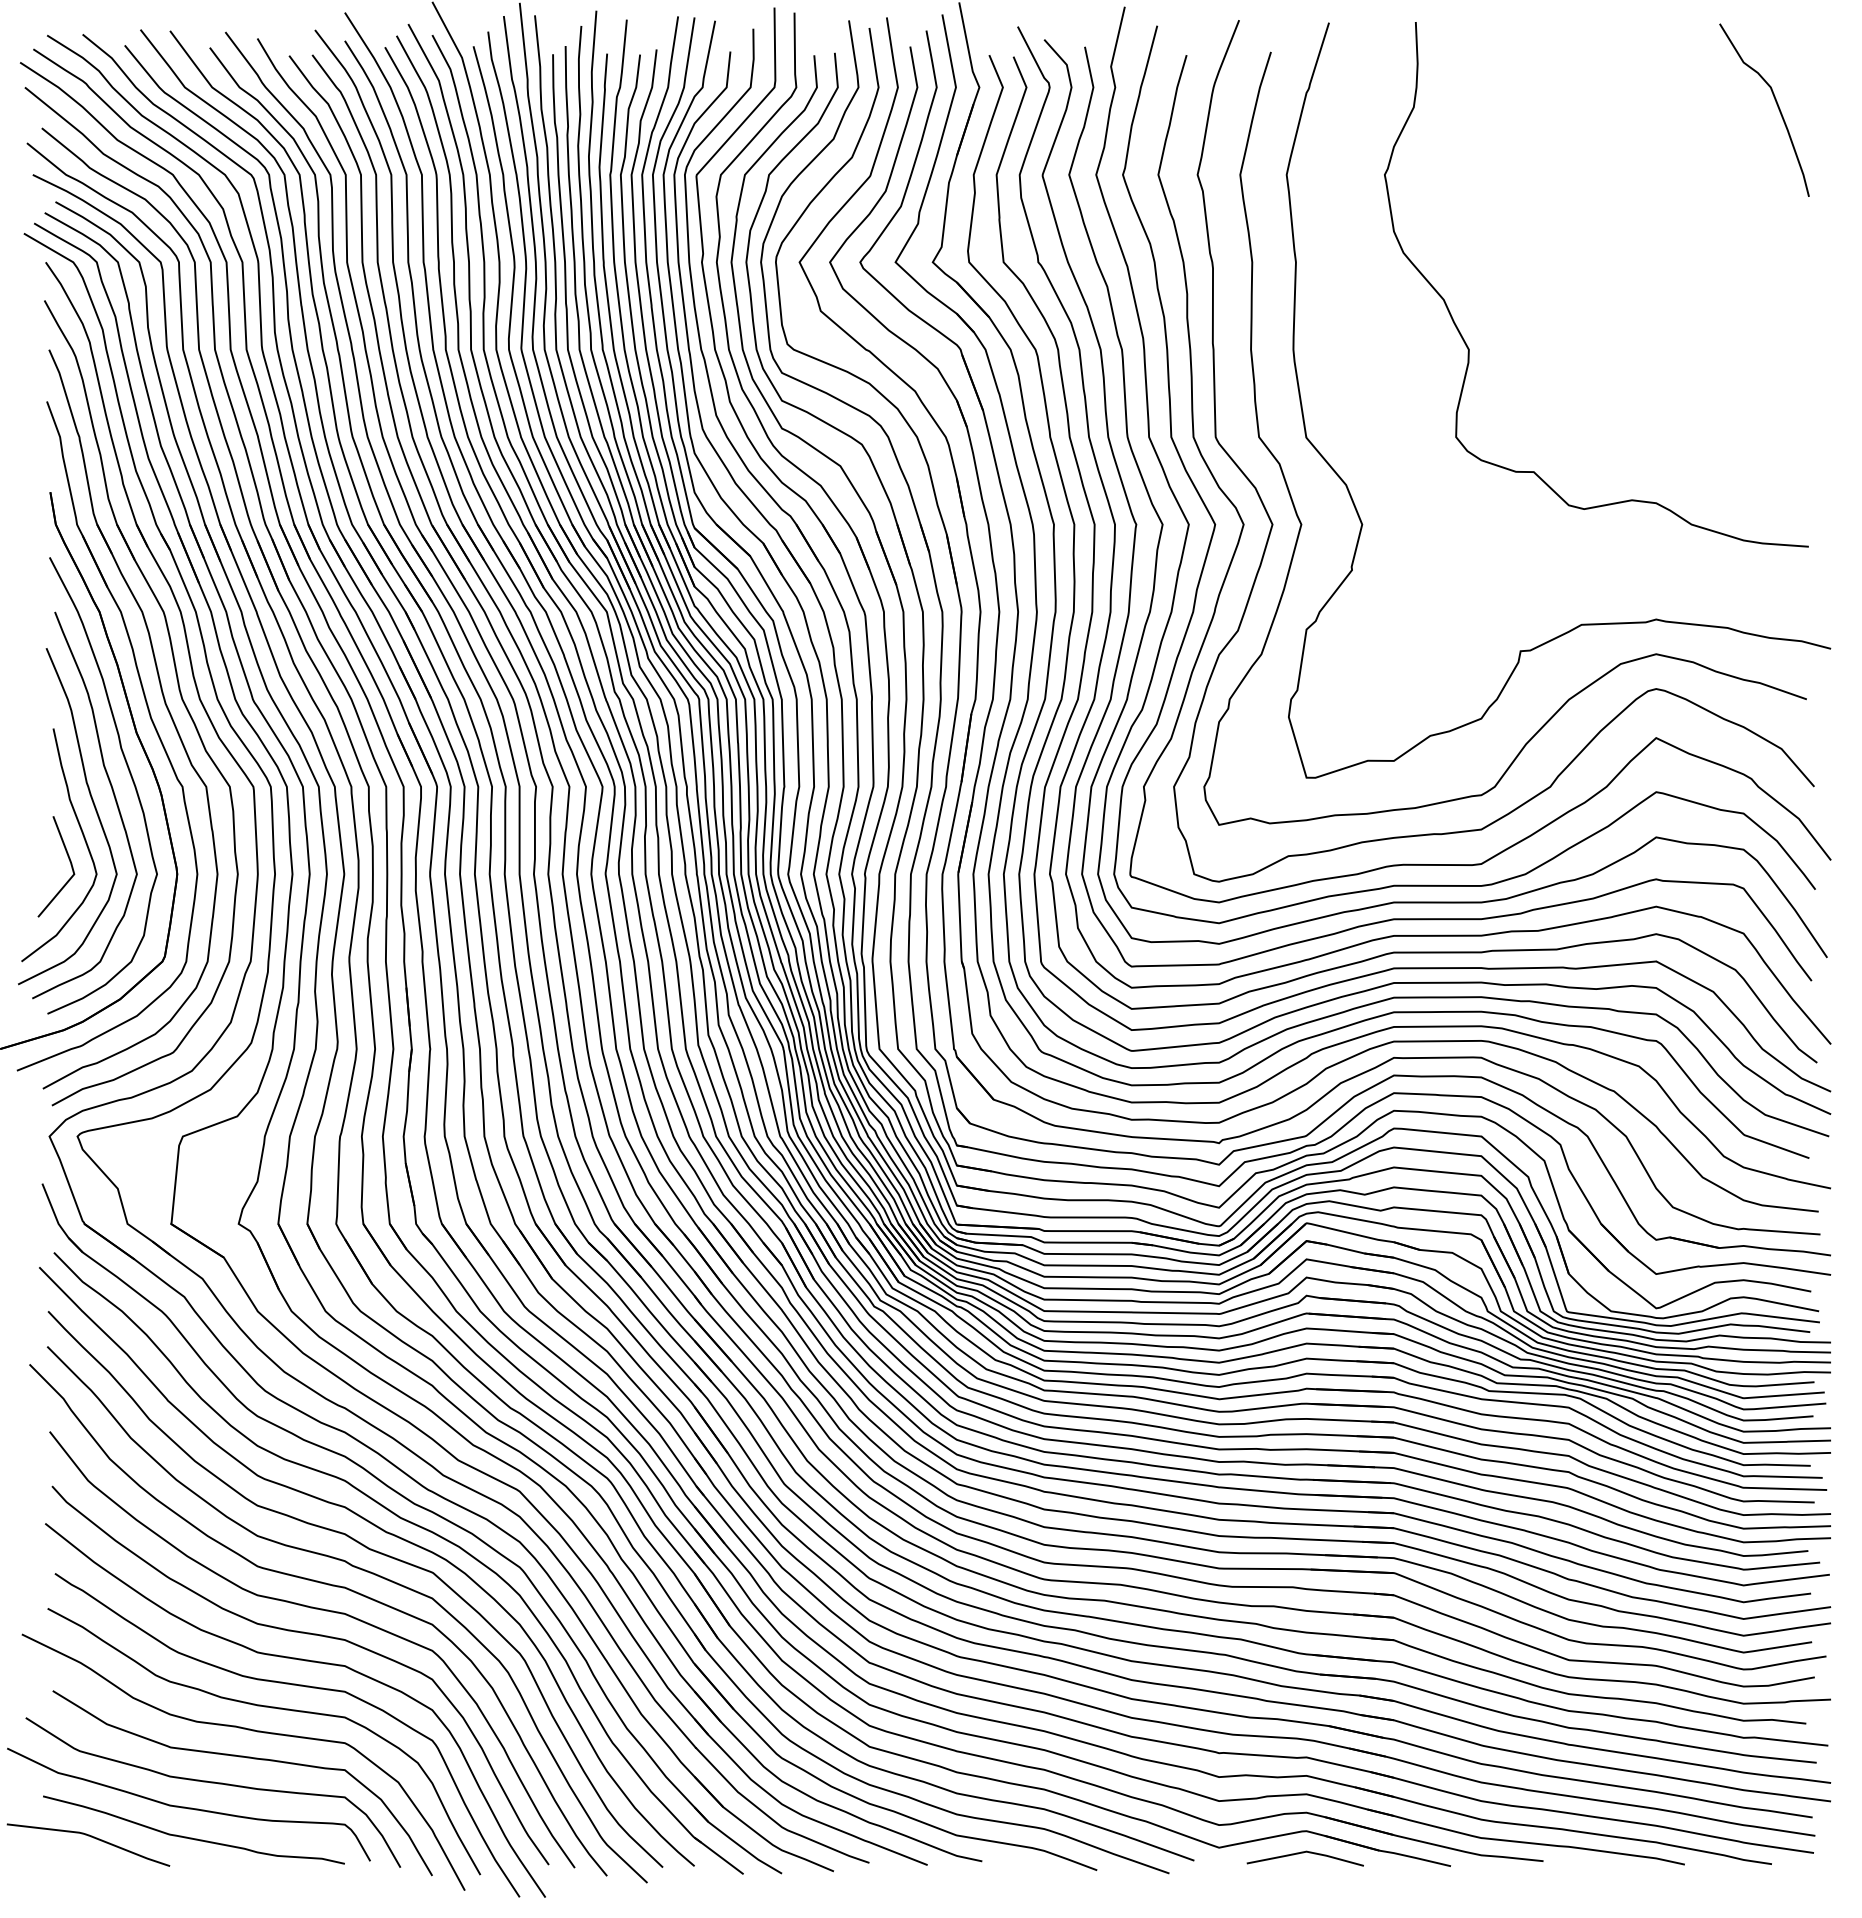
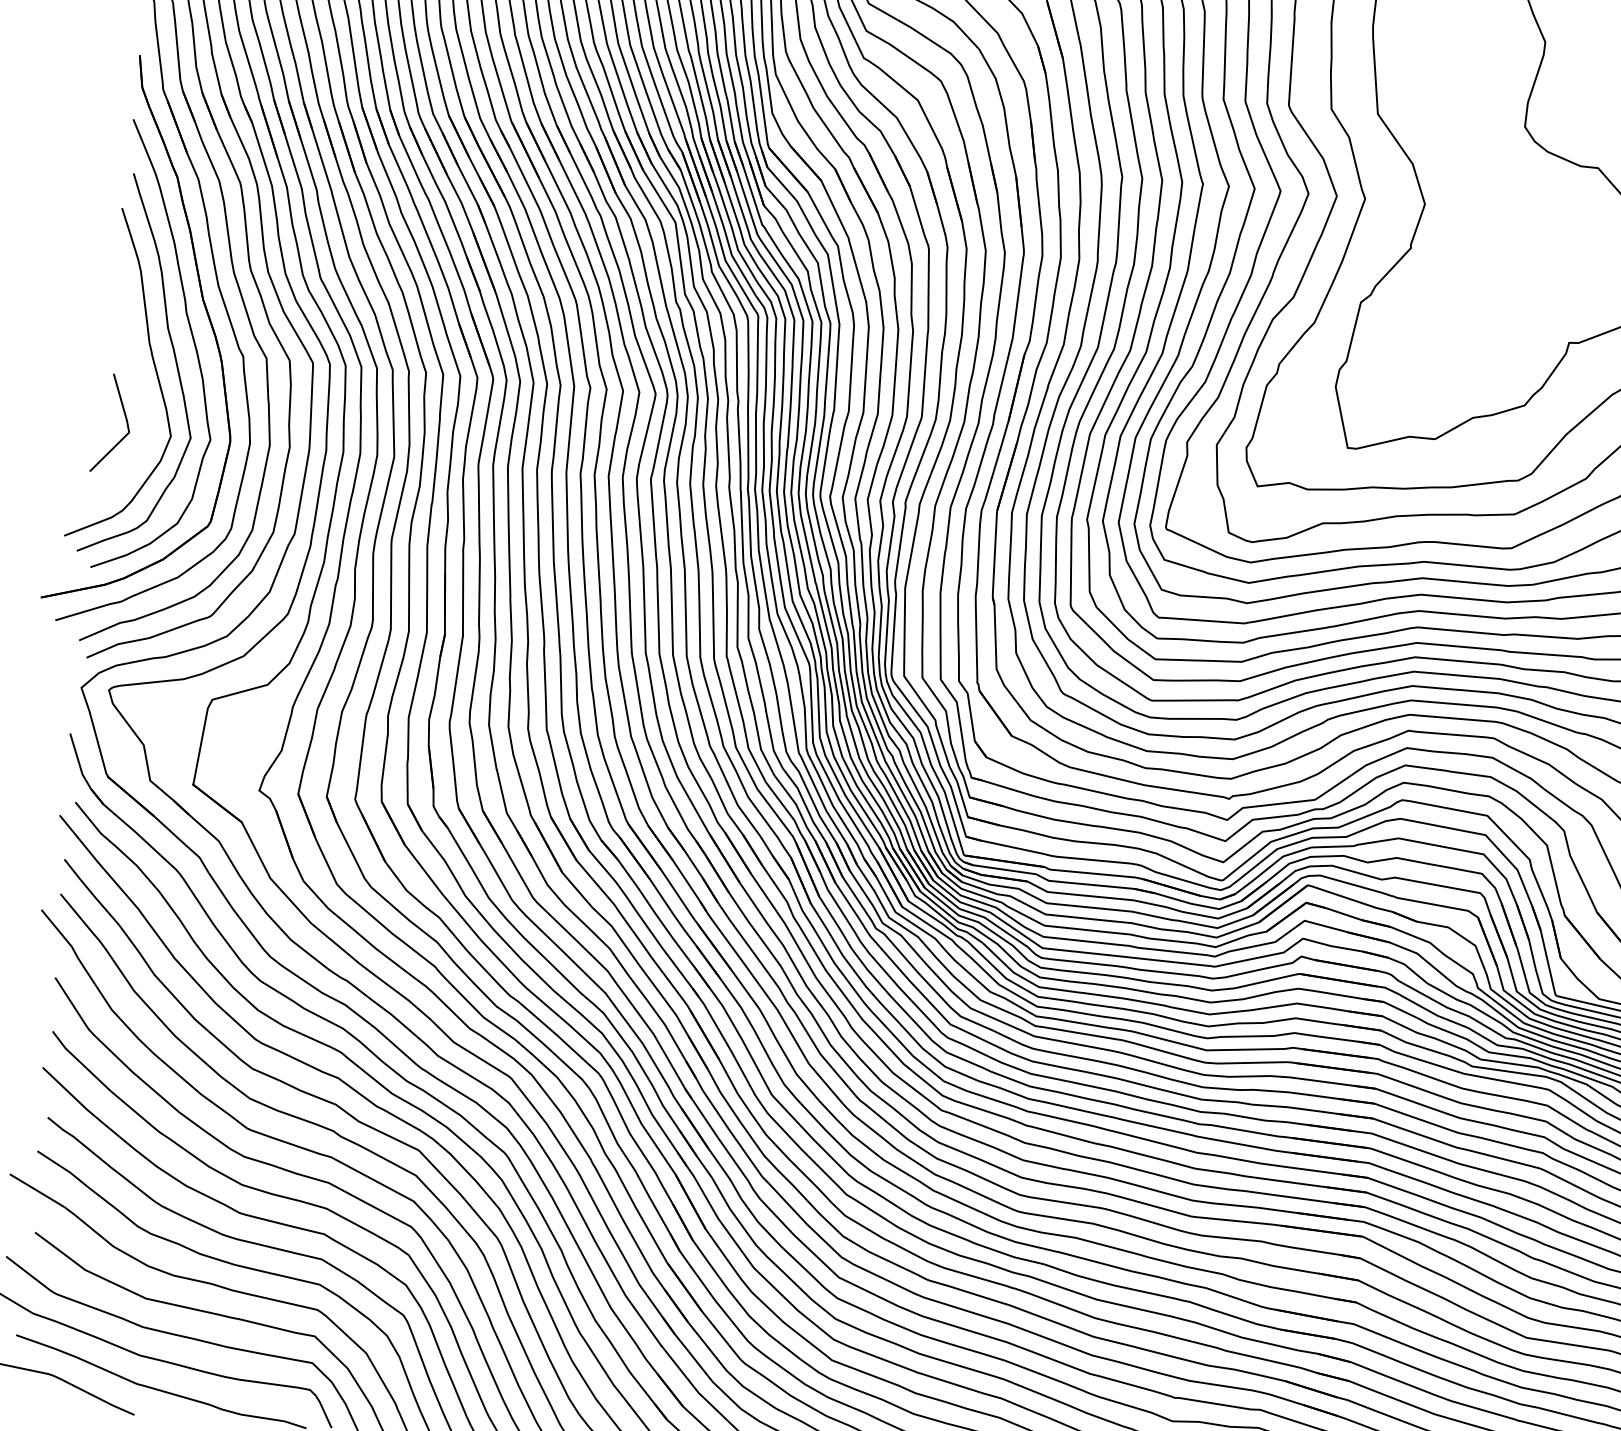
curve: (83, 838) -> (141, 398), removed

